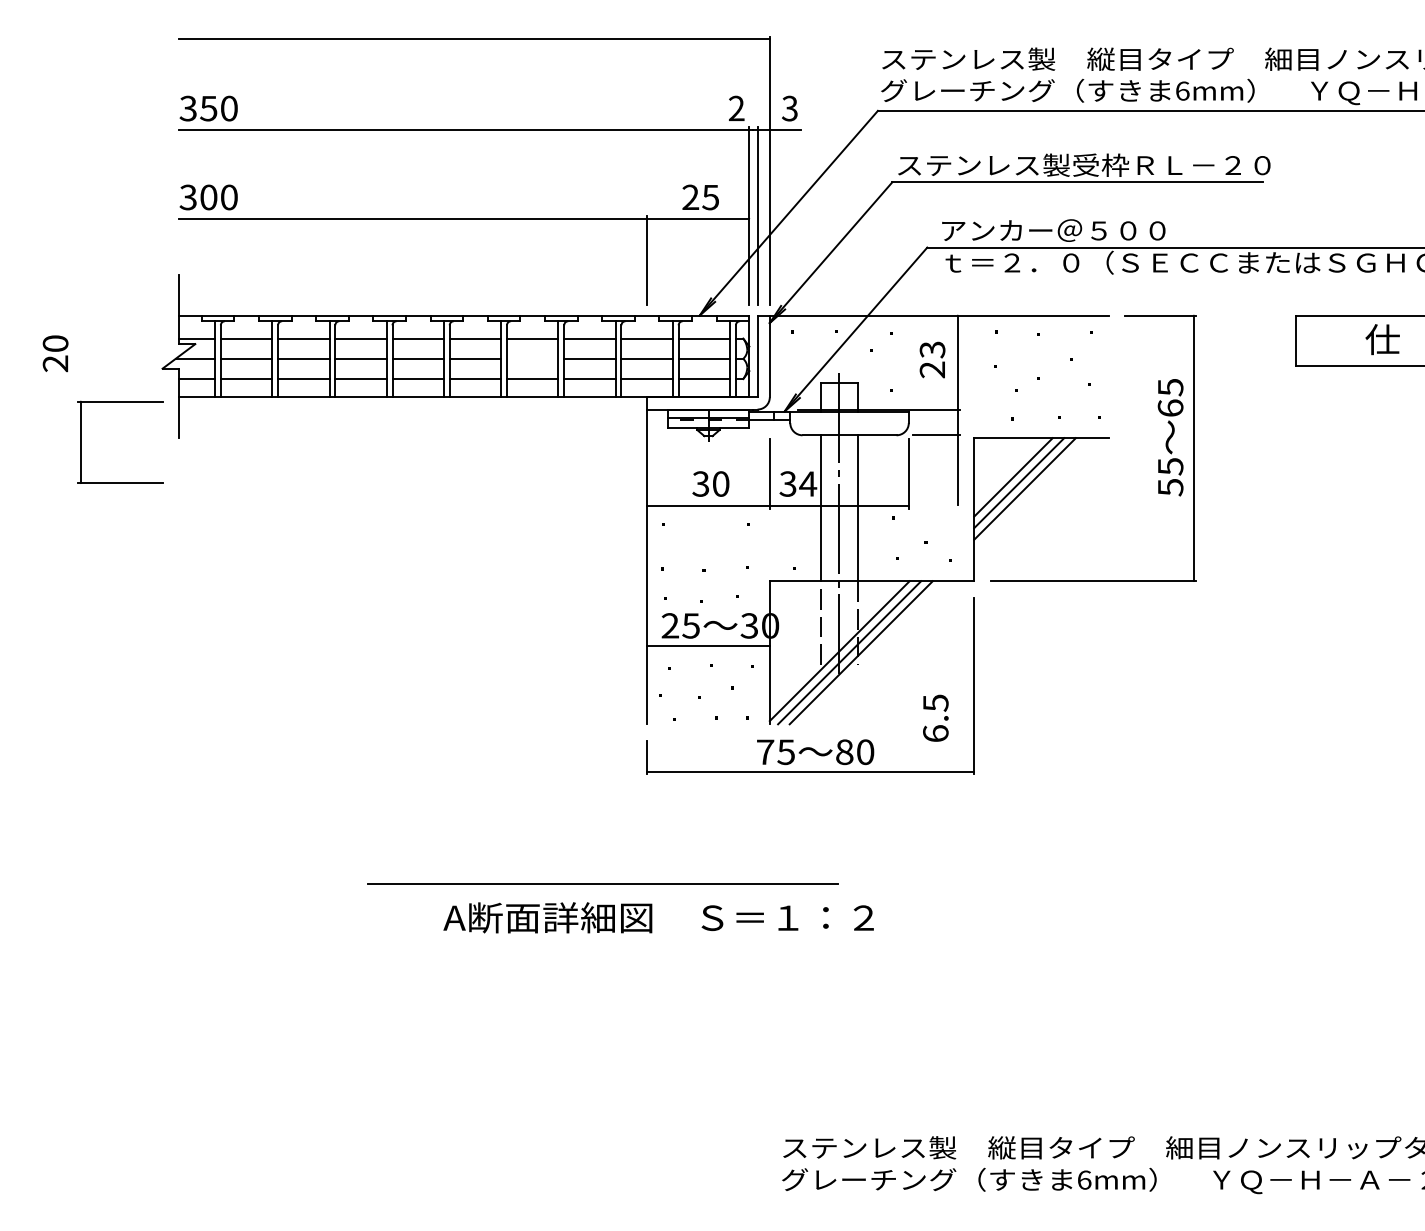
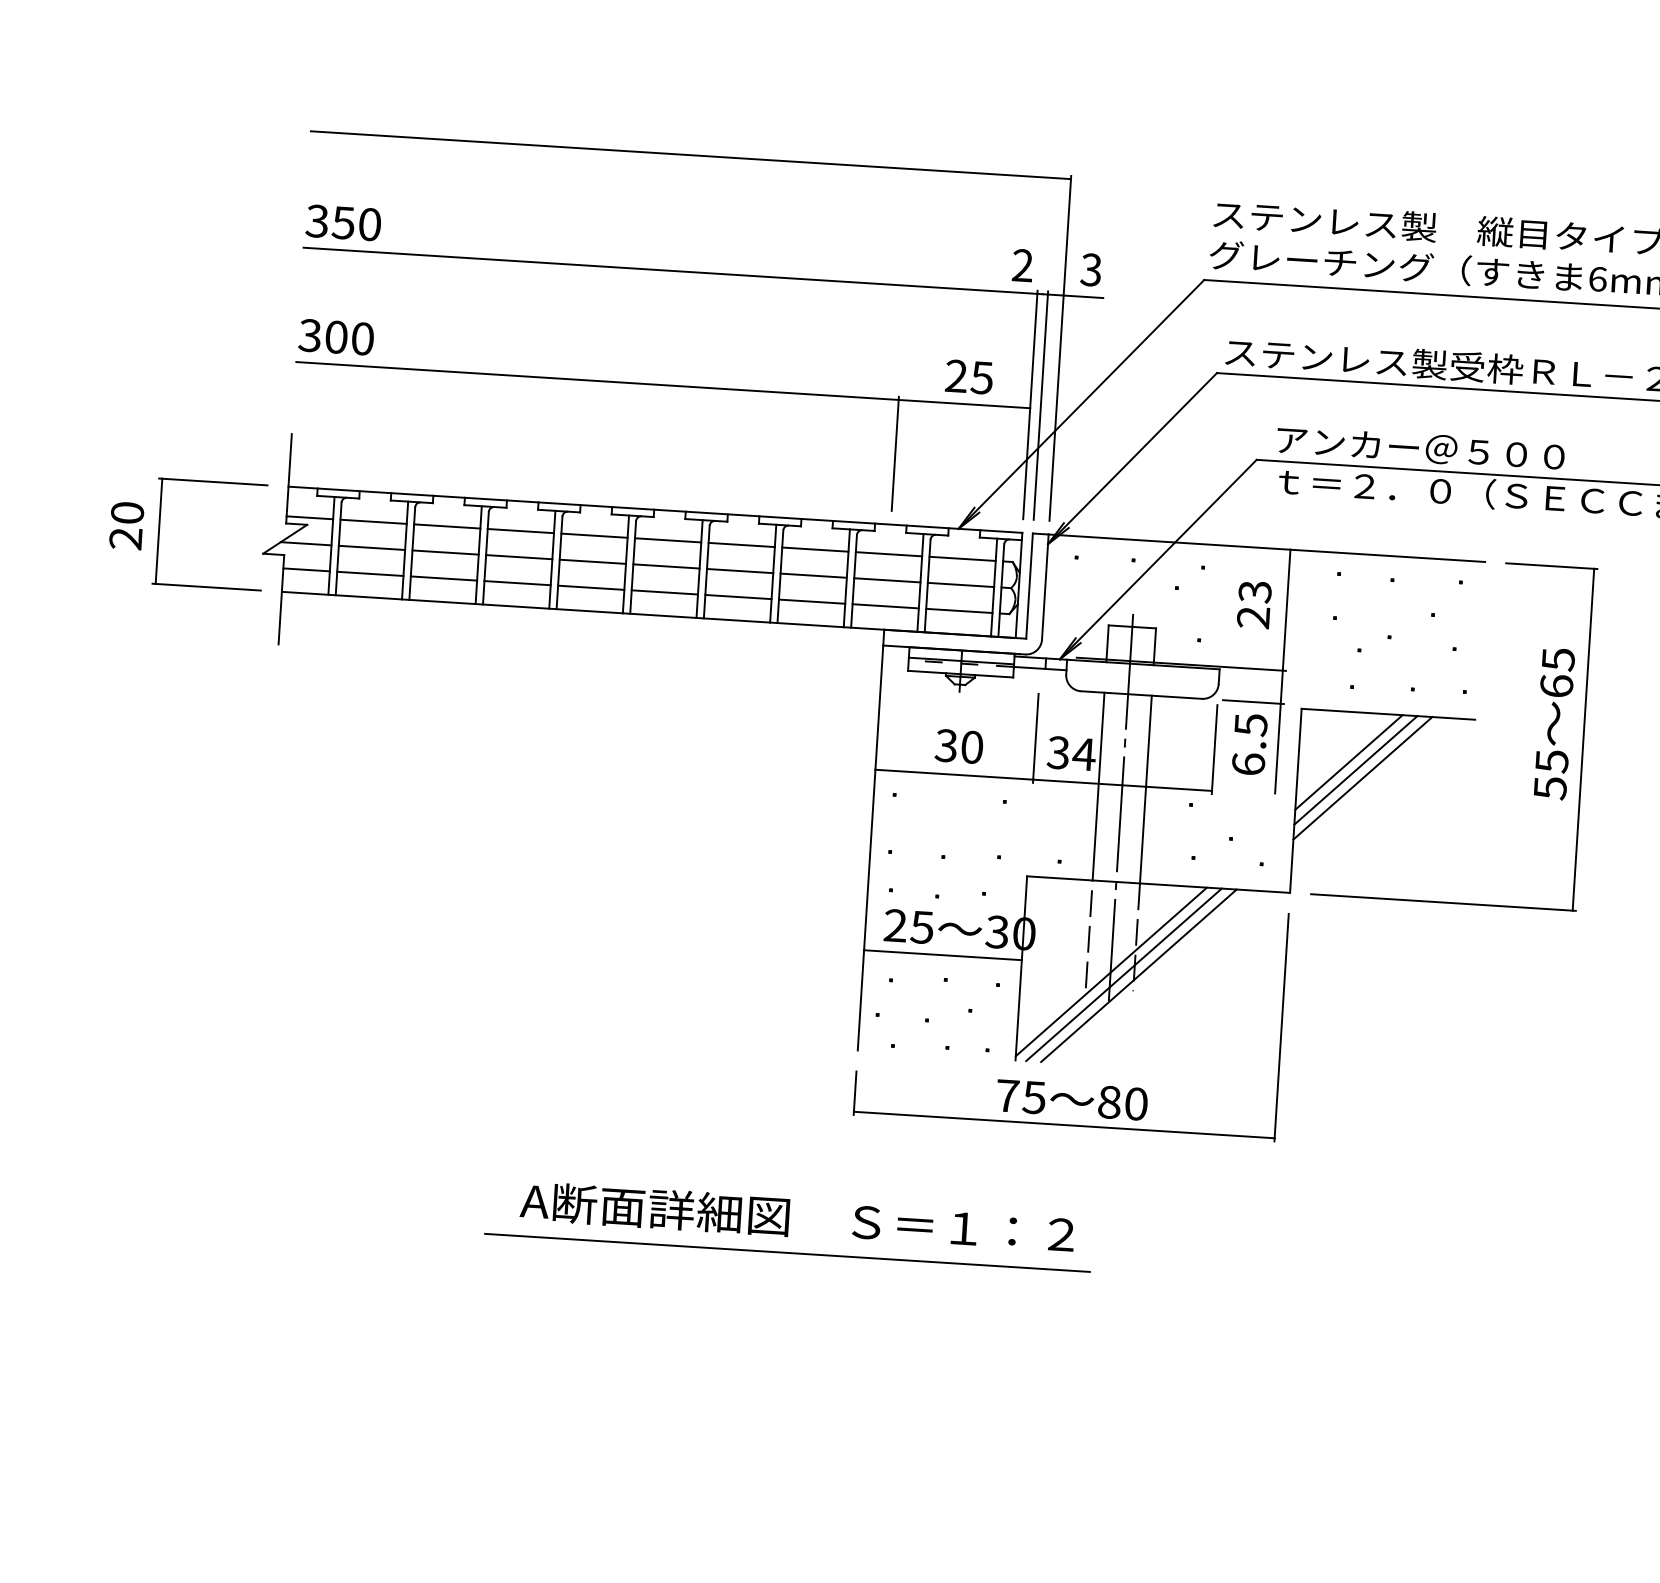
line: (532, 358) -> (739, 570), added
part: (120, 402) -> (213, 483), moved
text: (935, 717) -> (1249, 743), moved
text: (658, 917) -> (797, 1217), moved

